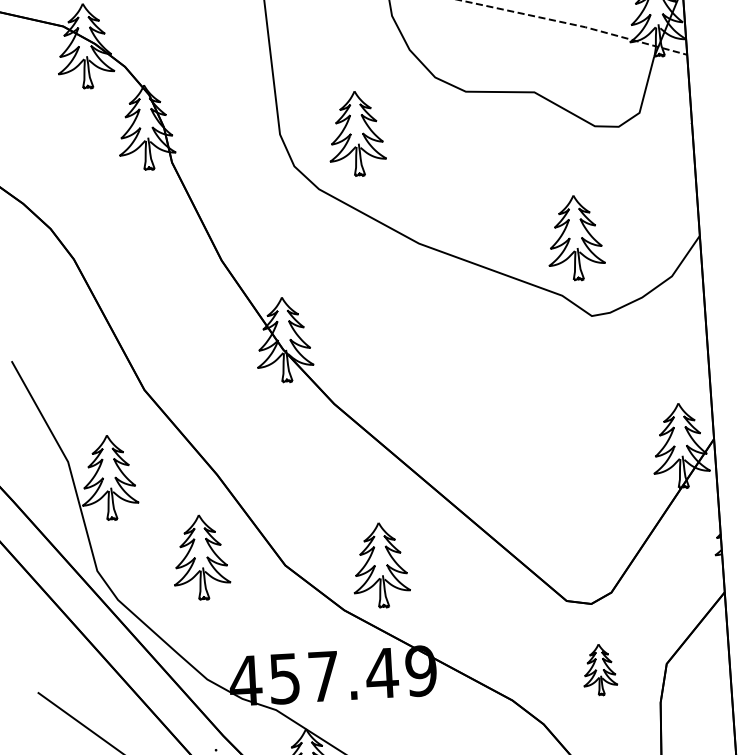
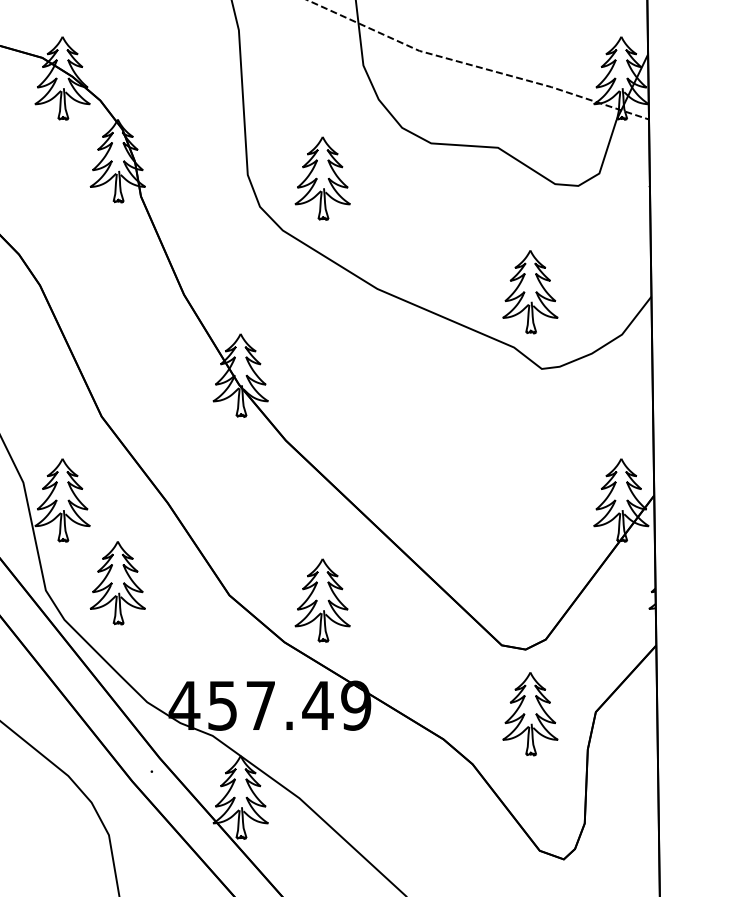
part: (200, 558) -> (117, 583), moved
part: (600, 670) -> (530, 714), size x1.67

